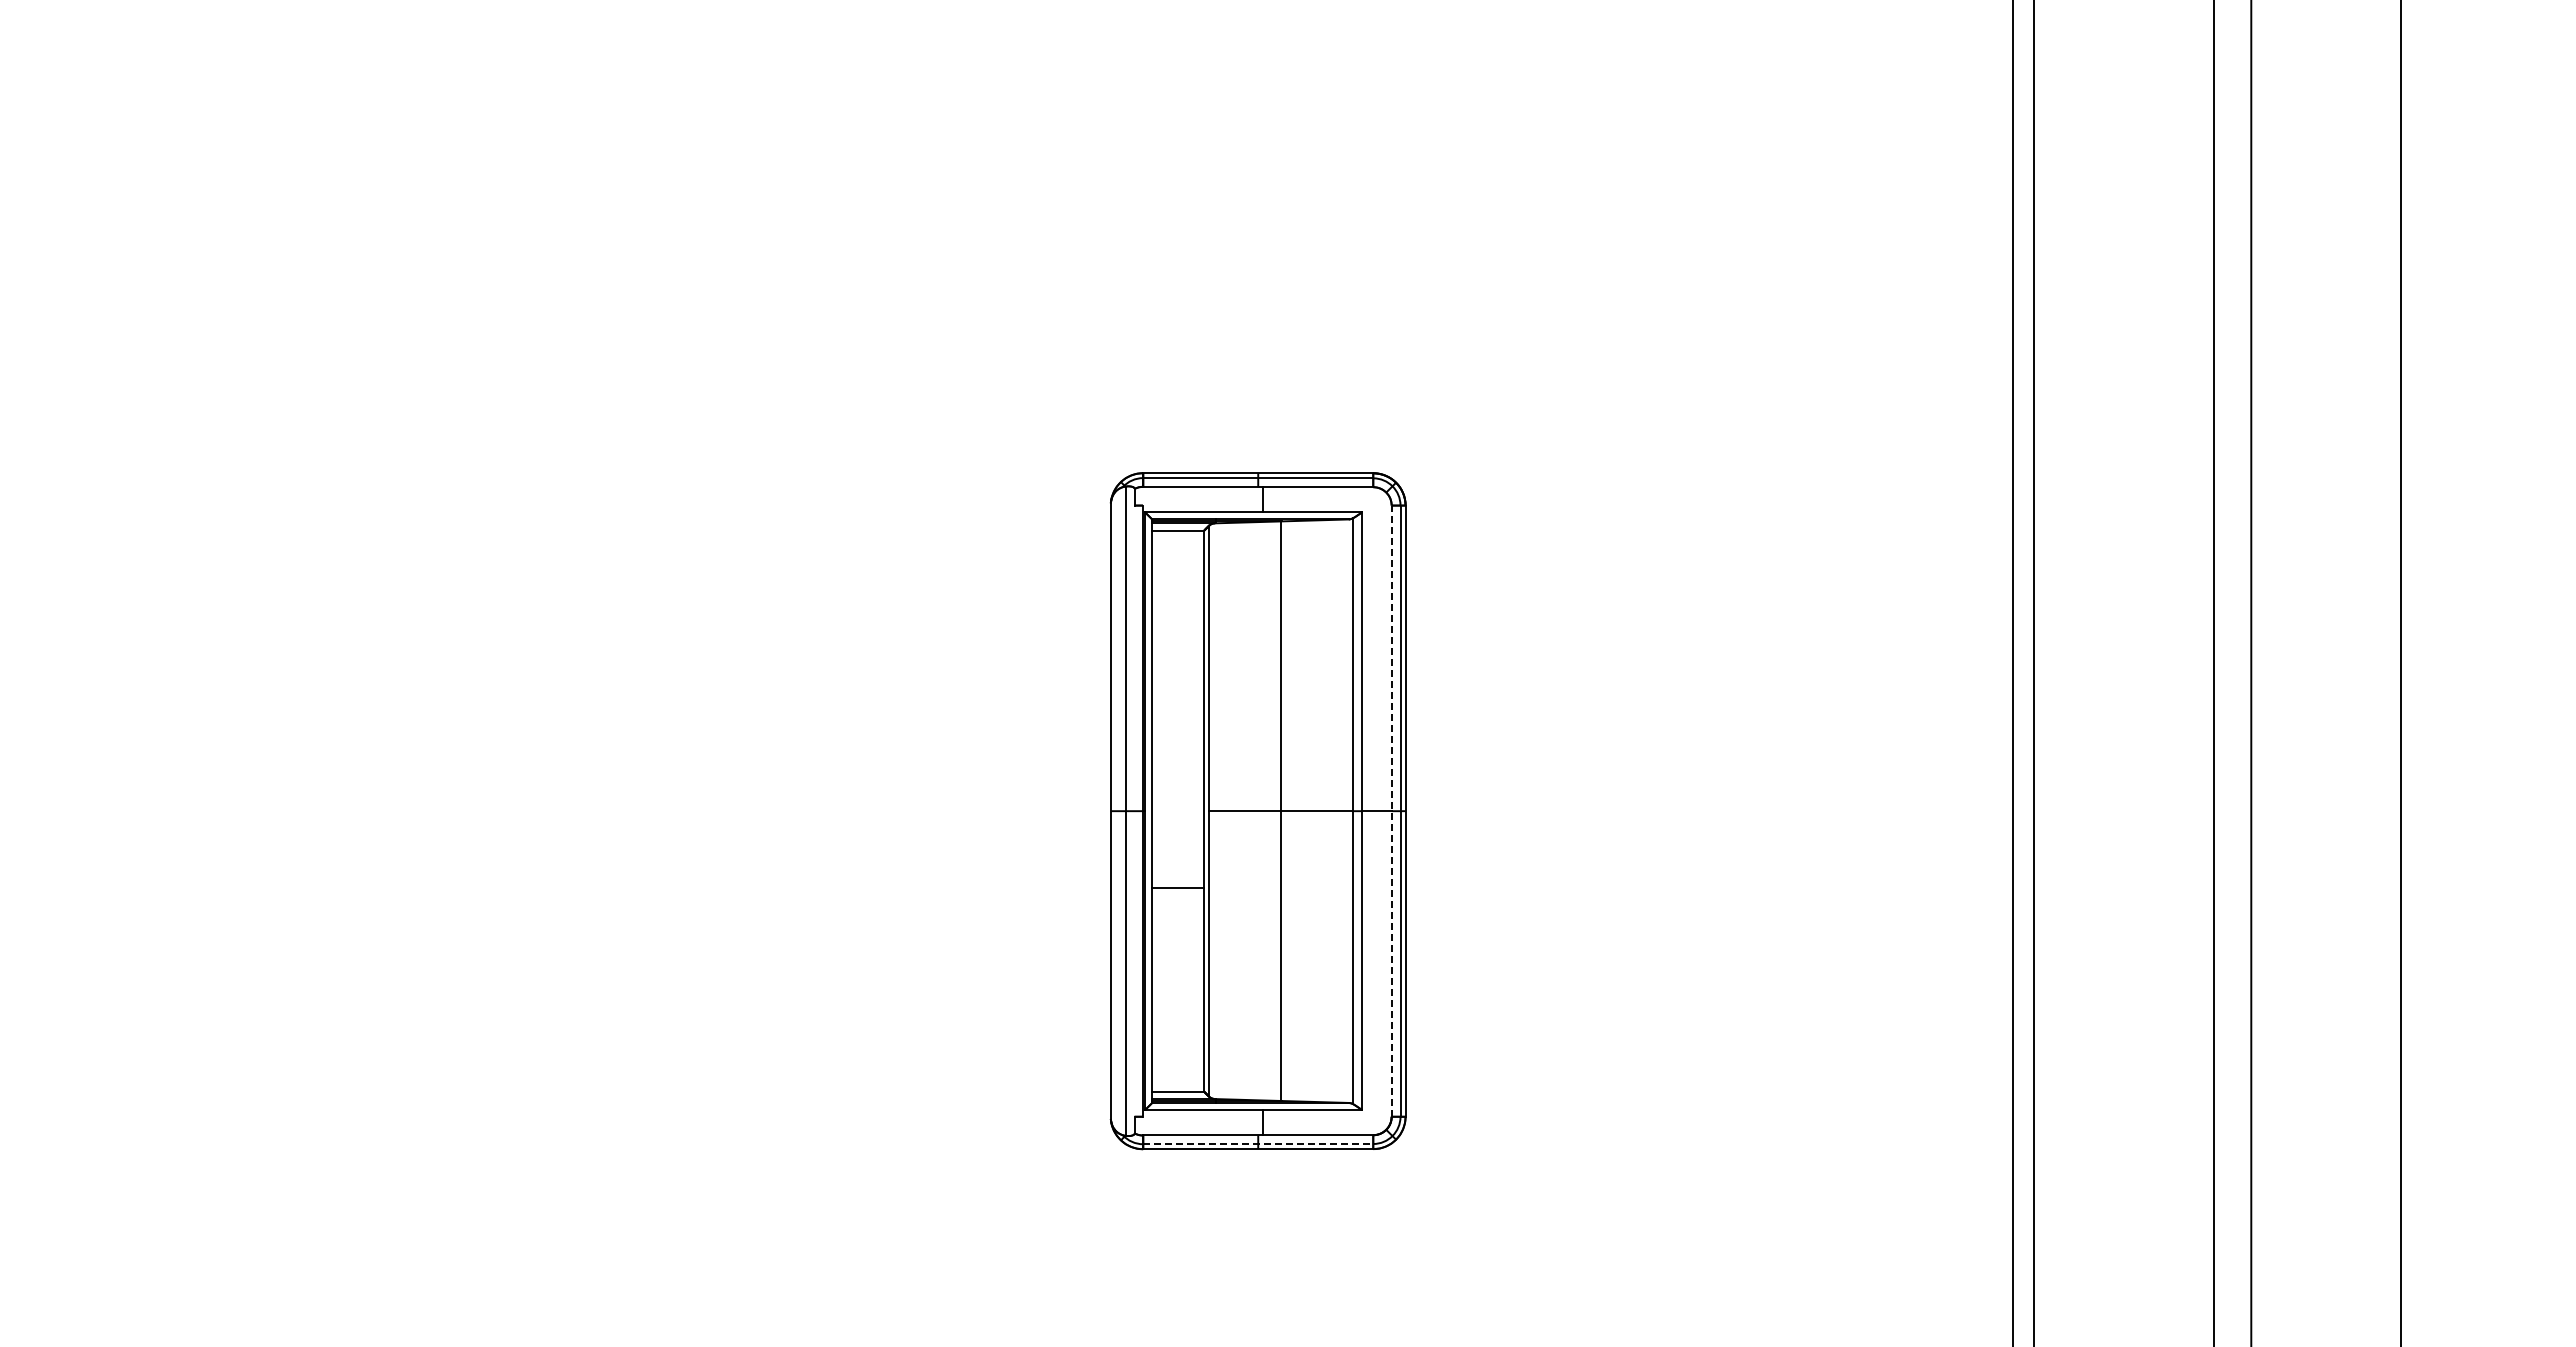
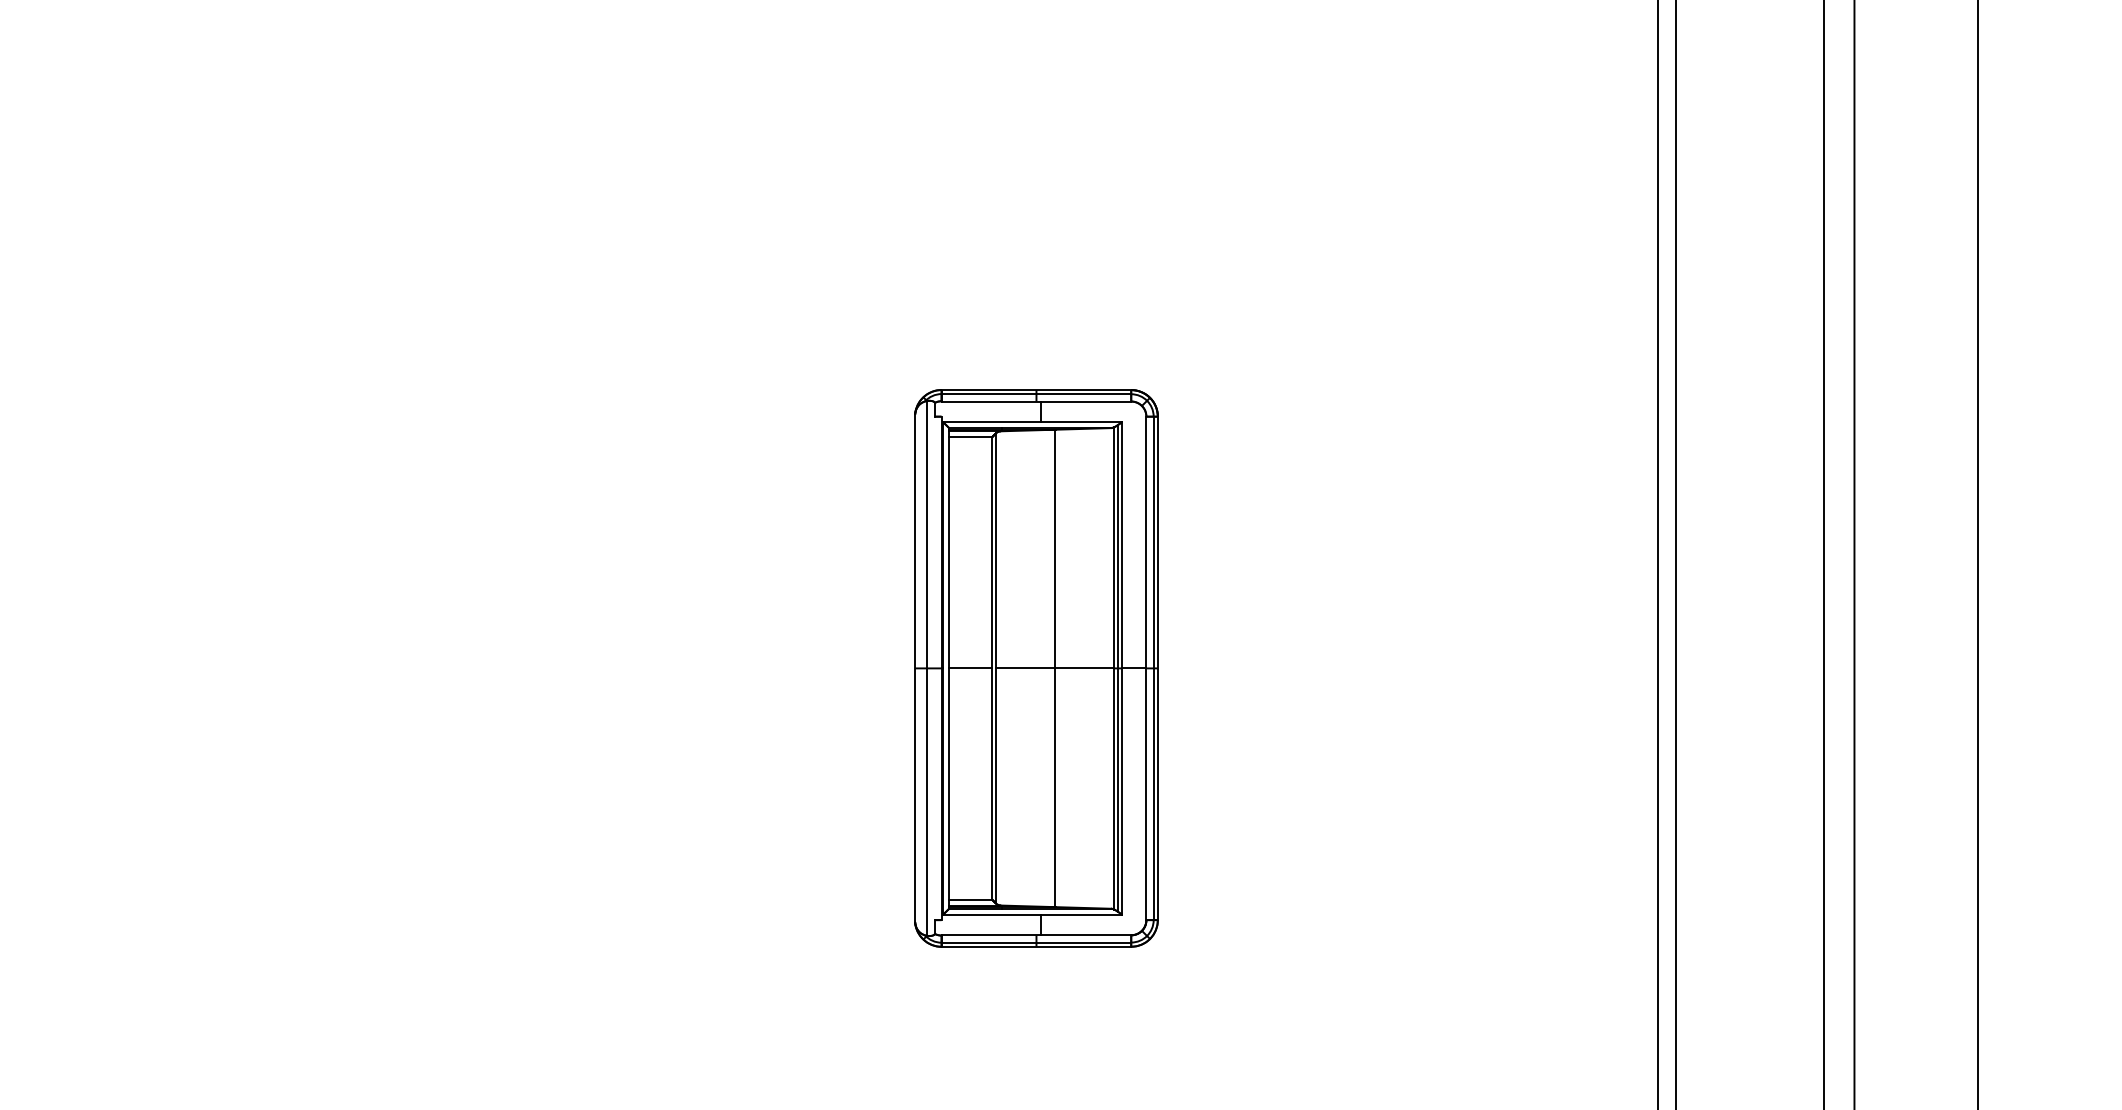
line: (1357, 810) -> (1118, 667), added
line: (1391, 811) -> (1146, 668), dashed -> solid
line: (1178, 888) -> (970, 668), moved
line: (1258, 1144) -> (1036, 942), dashed -> solid

